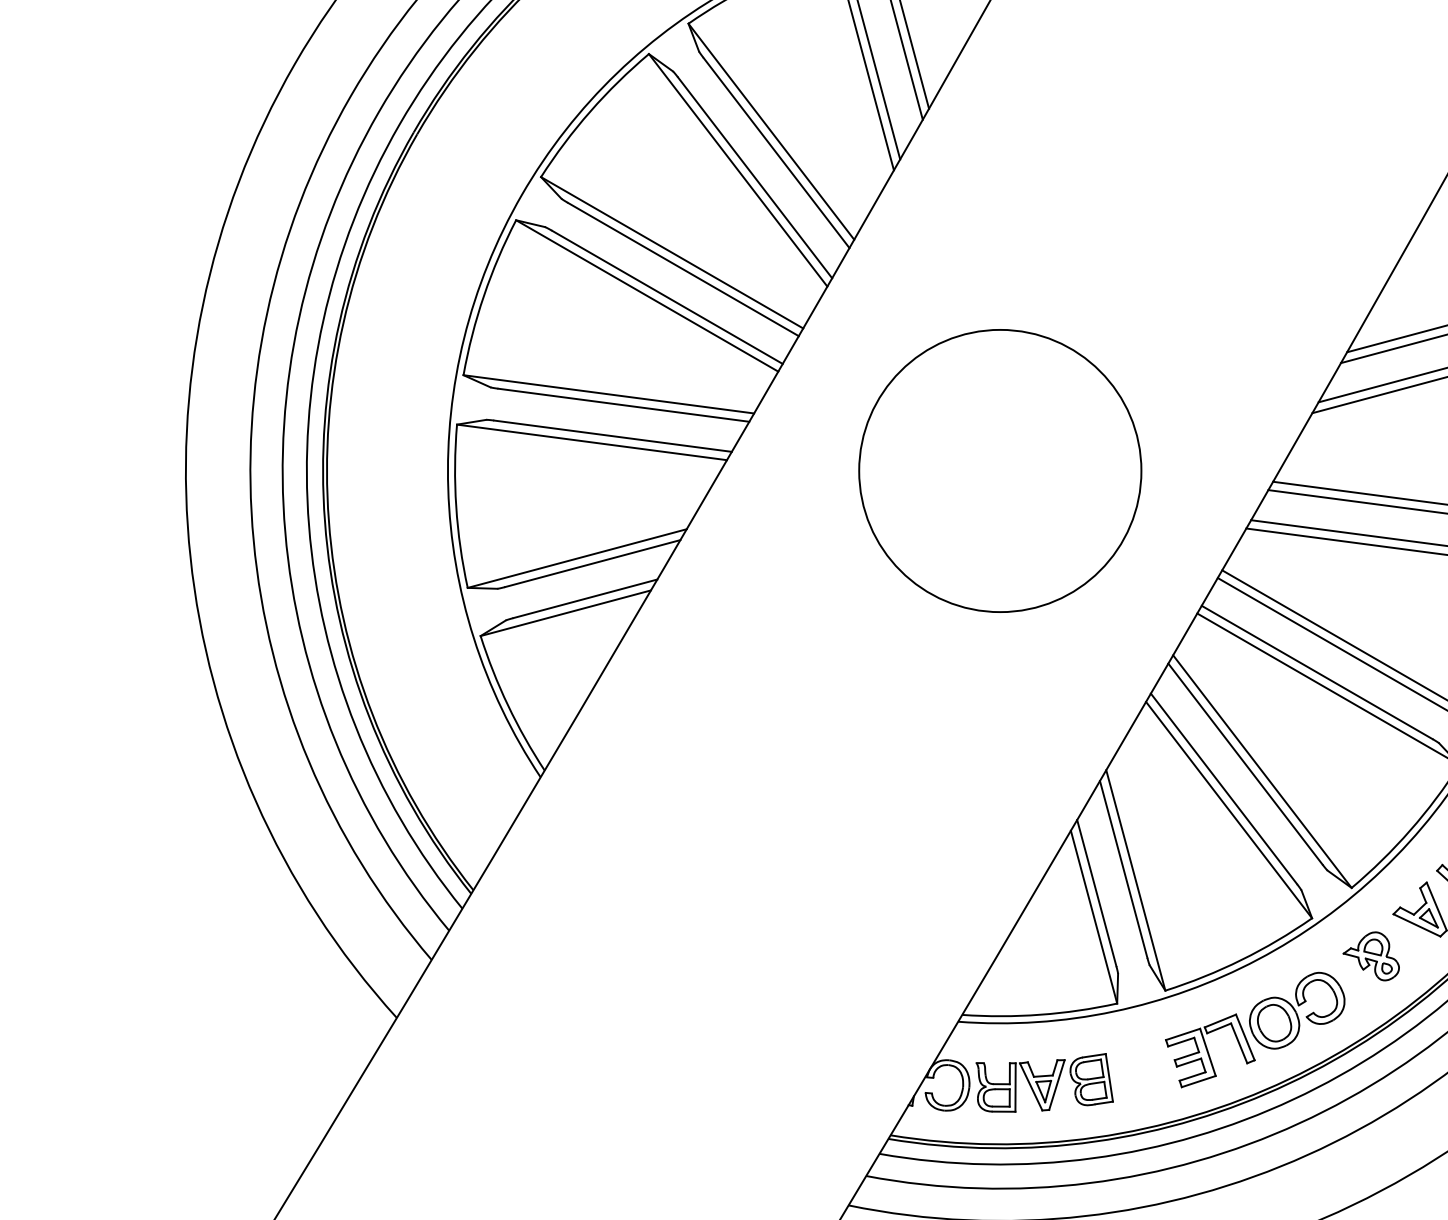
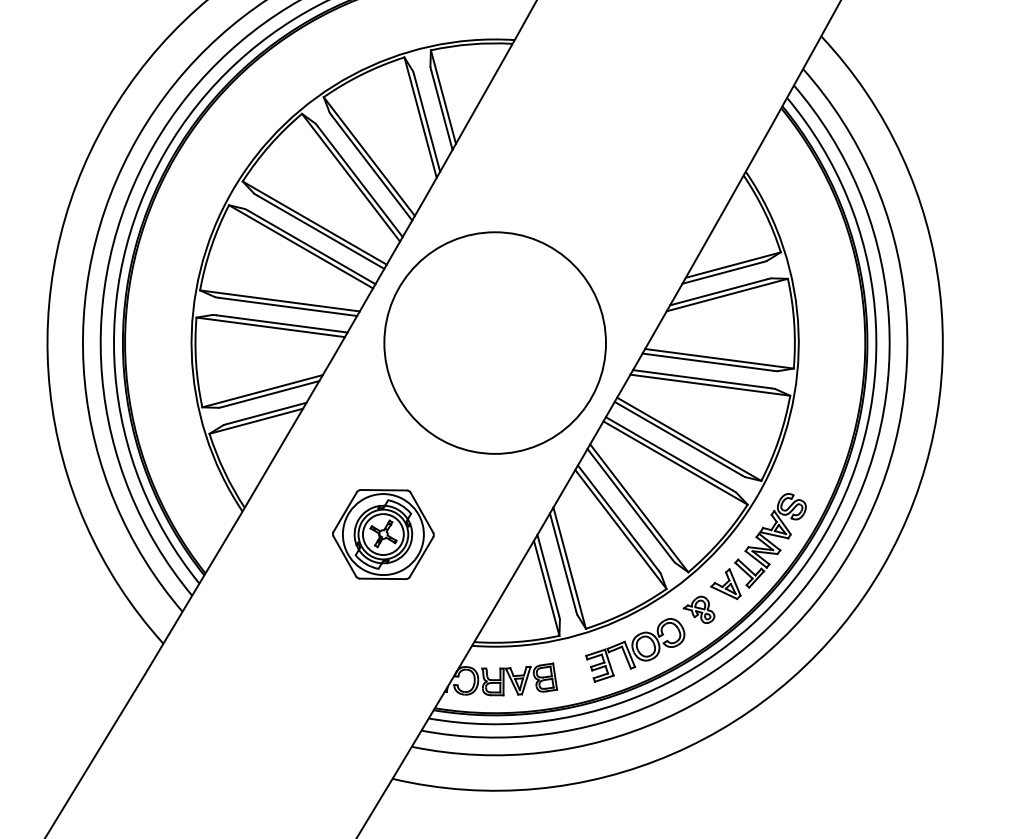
circle: (999, 469) -> (494, 342), size x1.43
part: (797, 819) -> (383, 534), added

